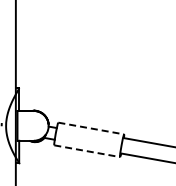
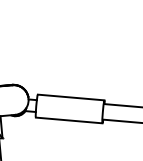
line: (91, 128) -> (71, 97), dashed -> solid
line: (87, 151) -> (69, 120), dashed -> solid

